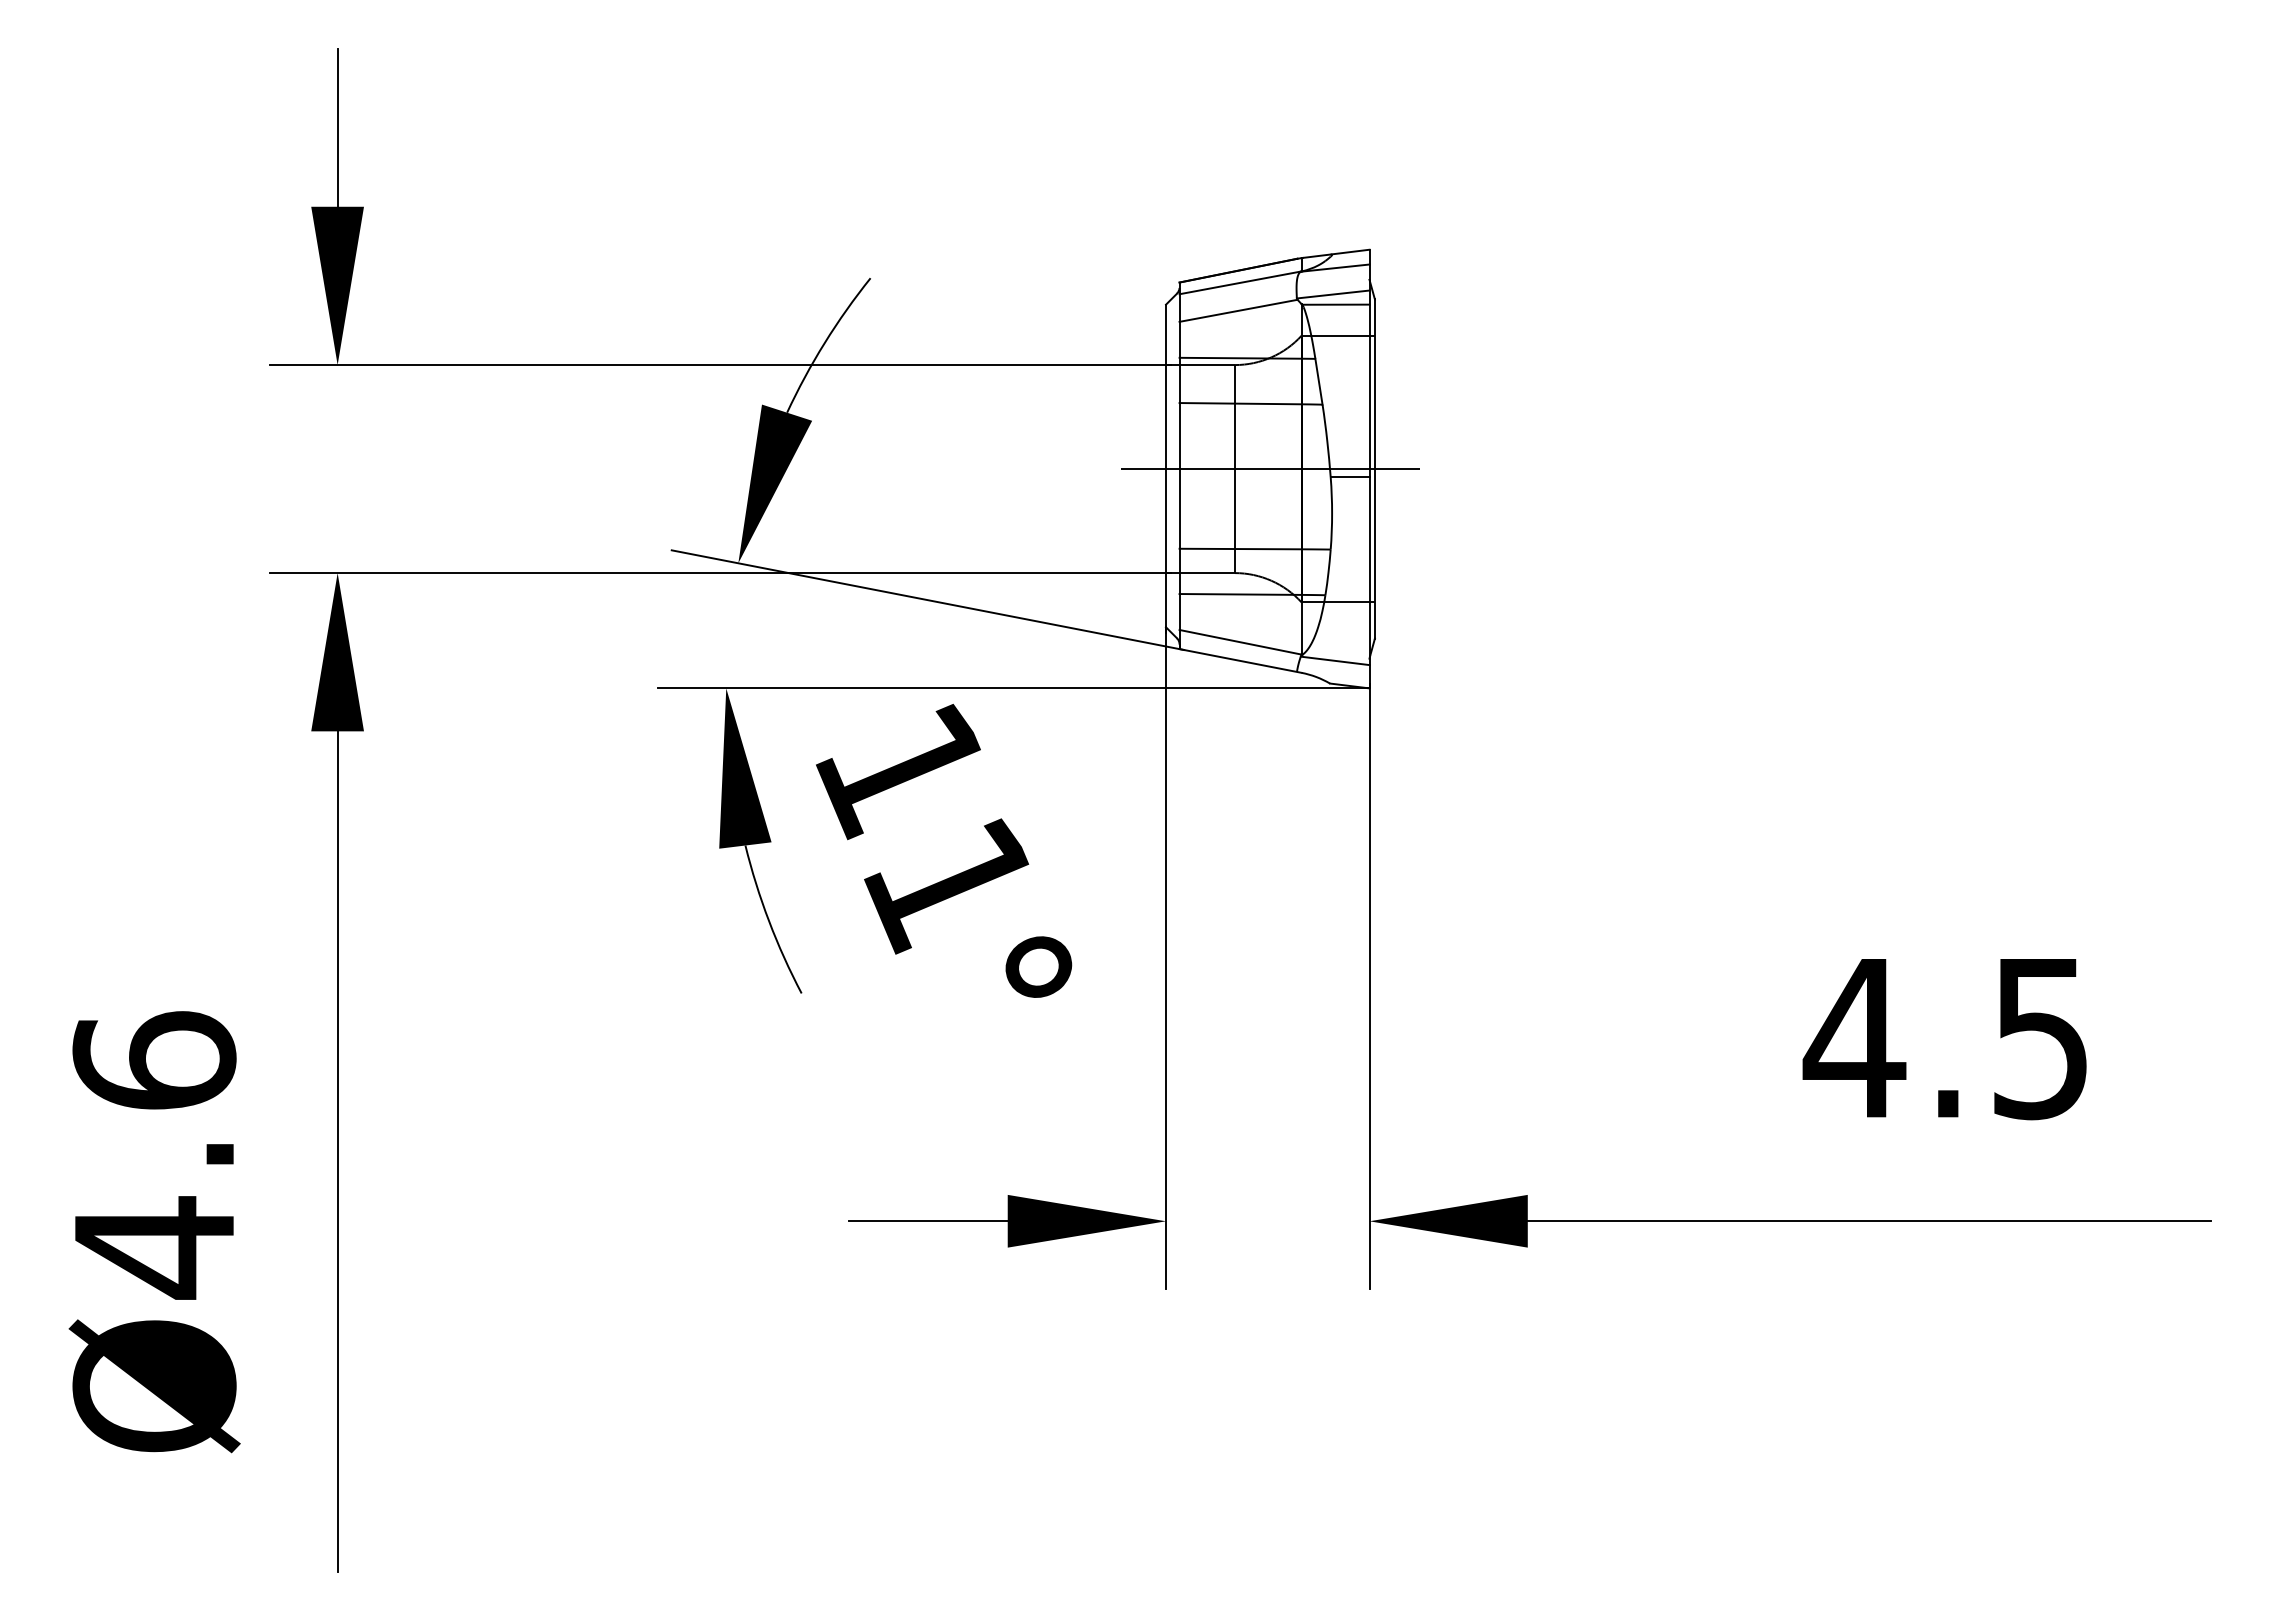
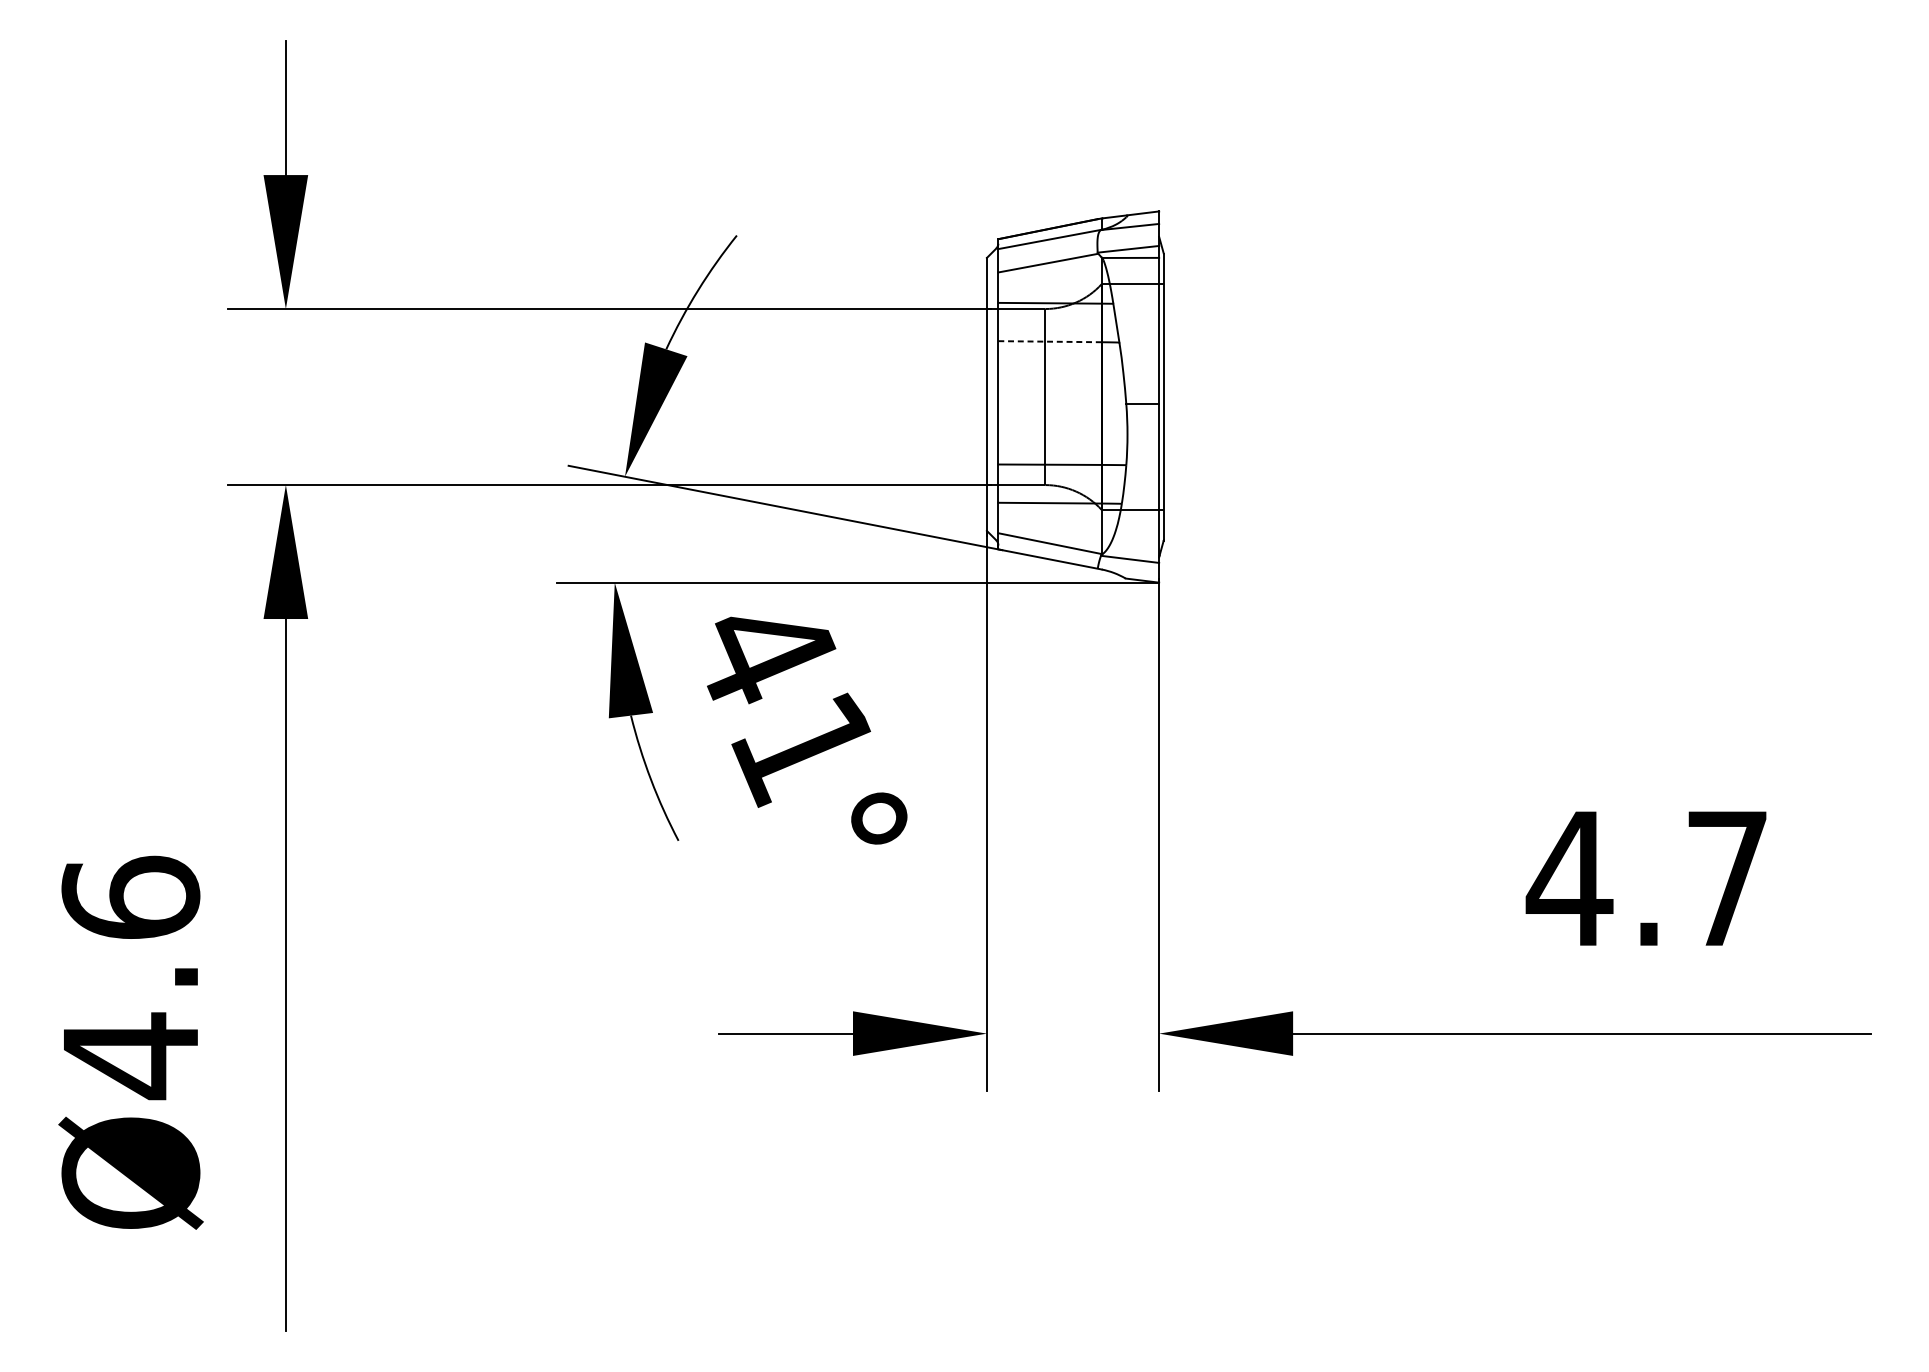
line: (1240, 403) -> (1049, 341), solid -> dashed
line: (1270, 469) -> (1075, 397), removed
text: (902, 771) -> (763, 652), 11° -> 41°
text: (2040, 1039) -> (1727, 879), 4.5 -> 4.7

